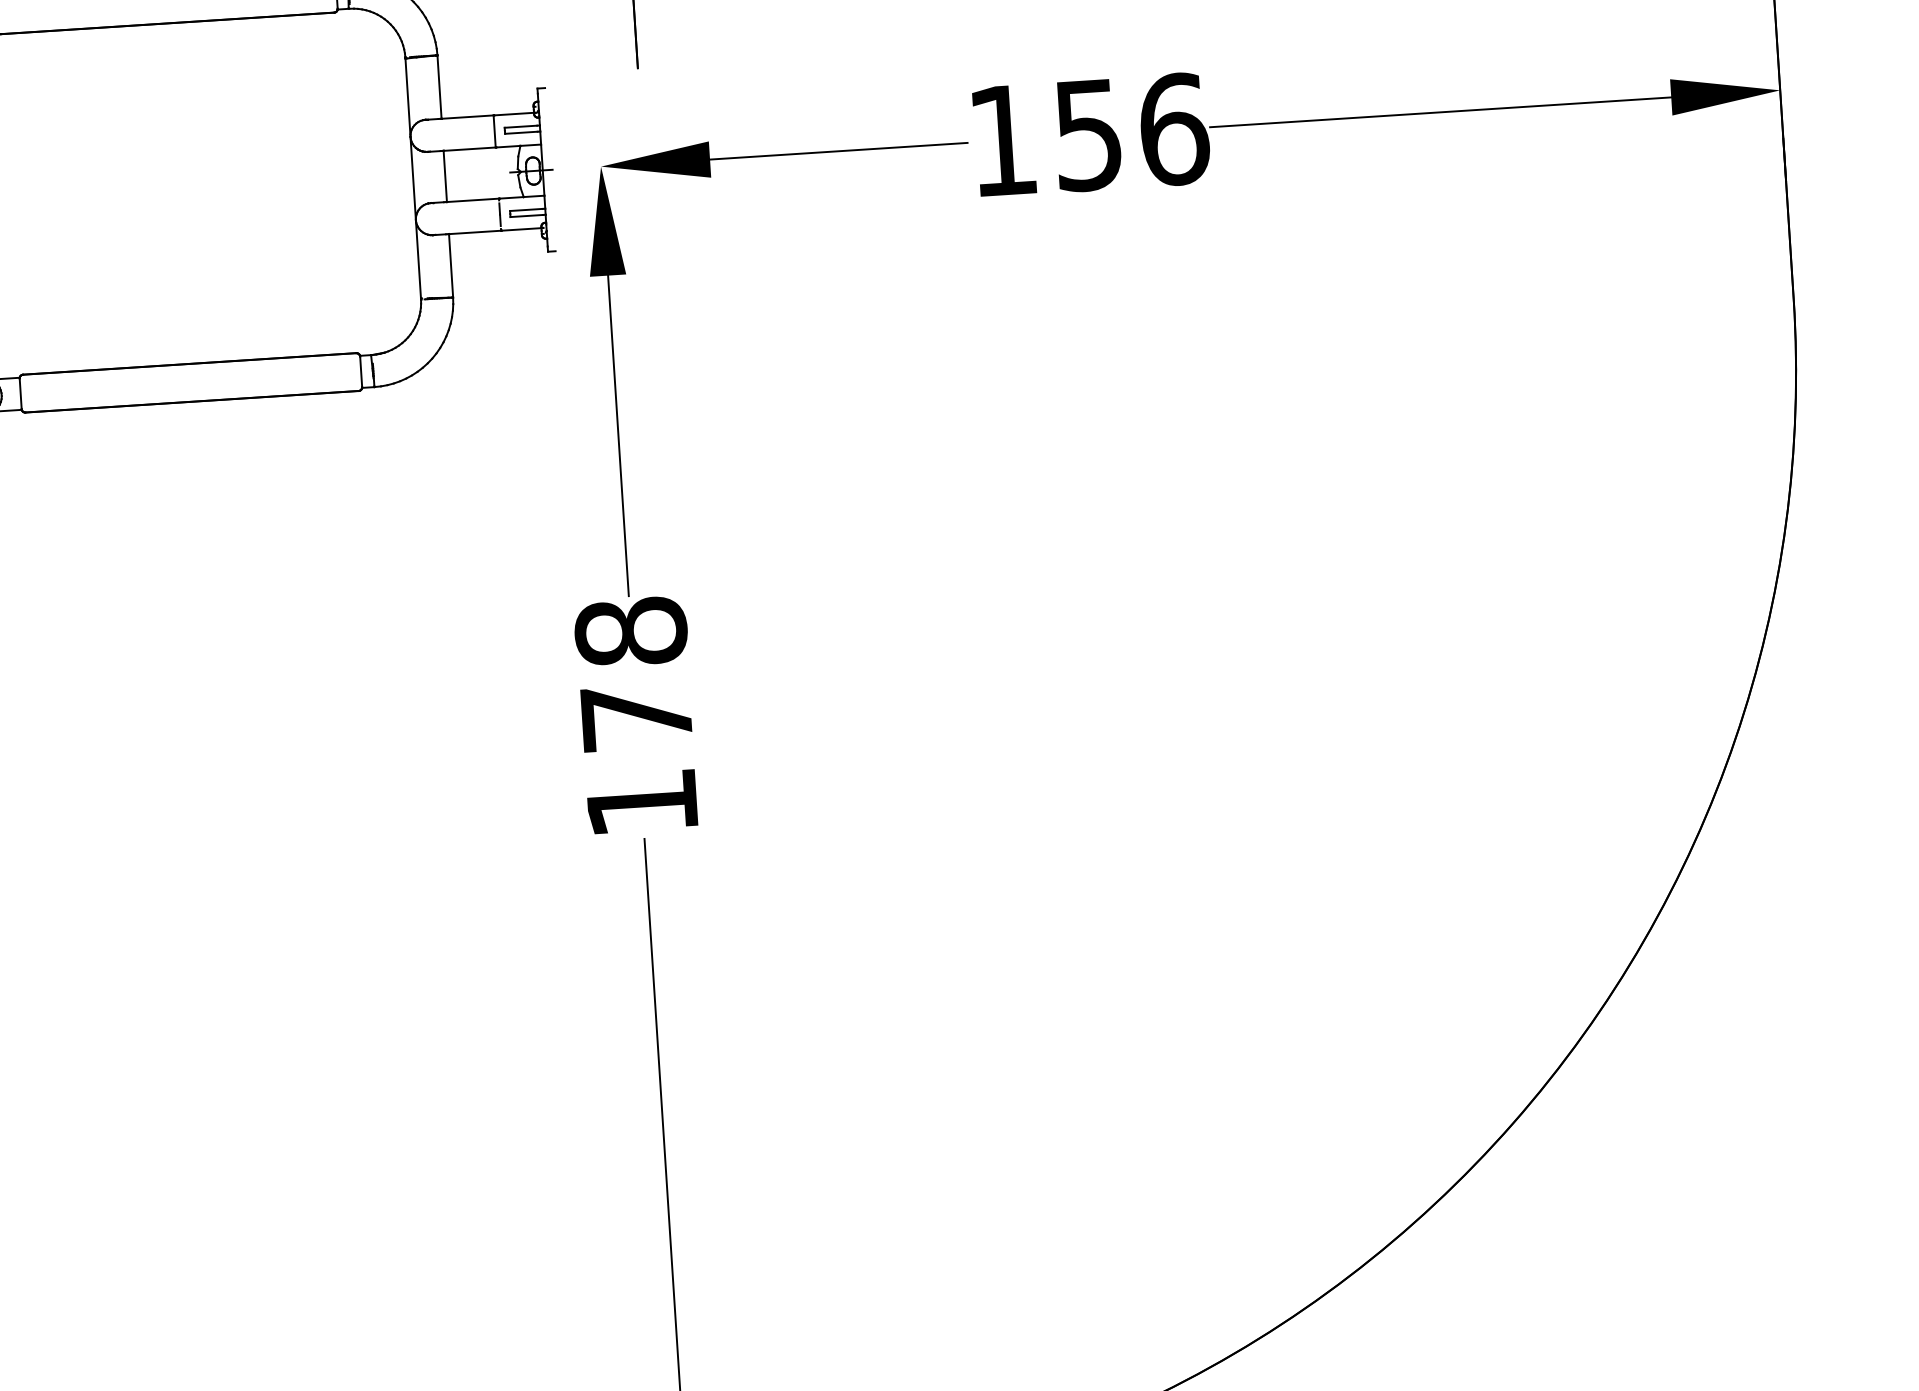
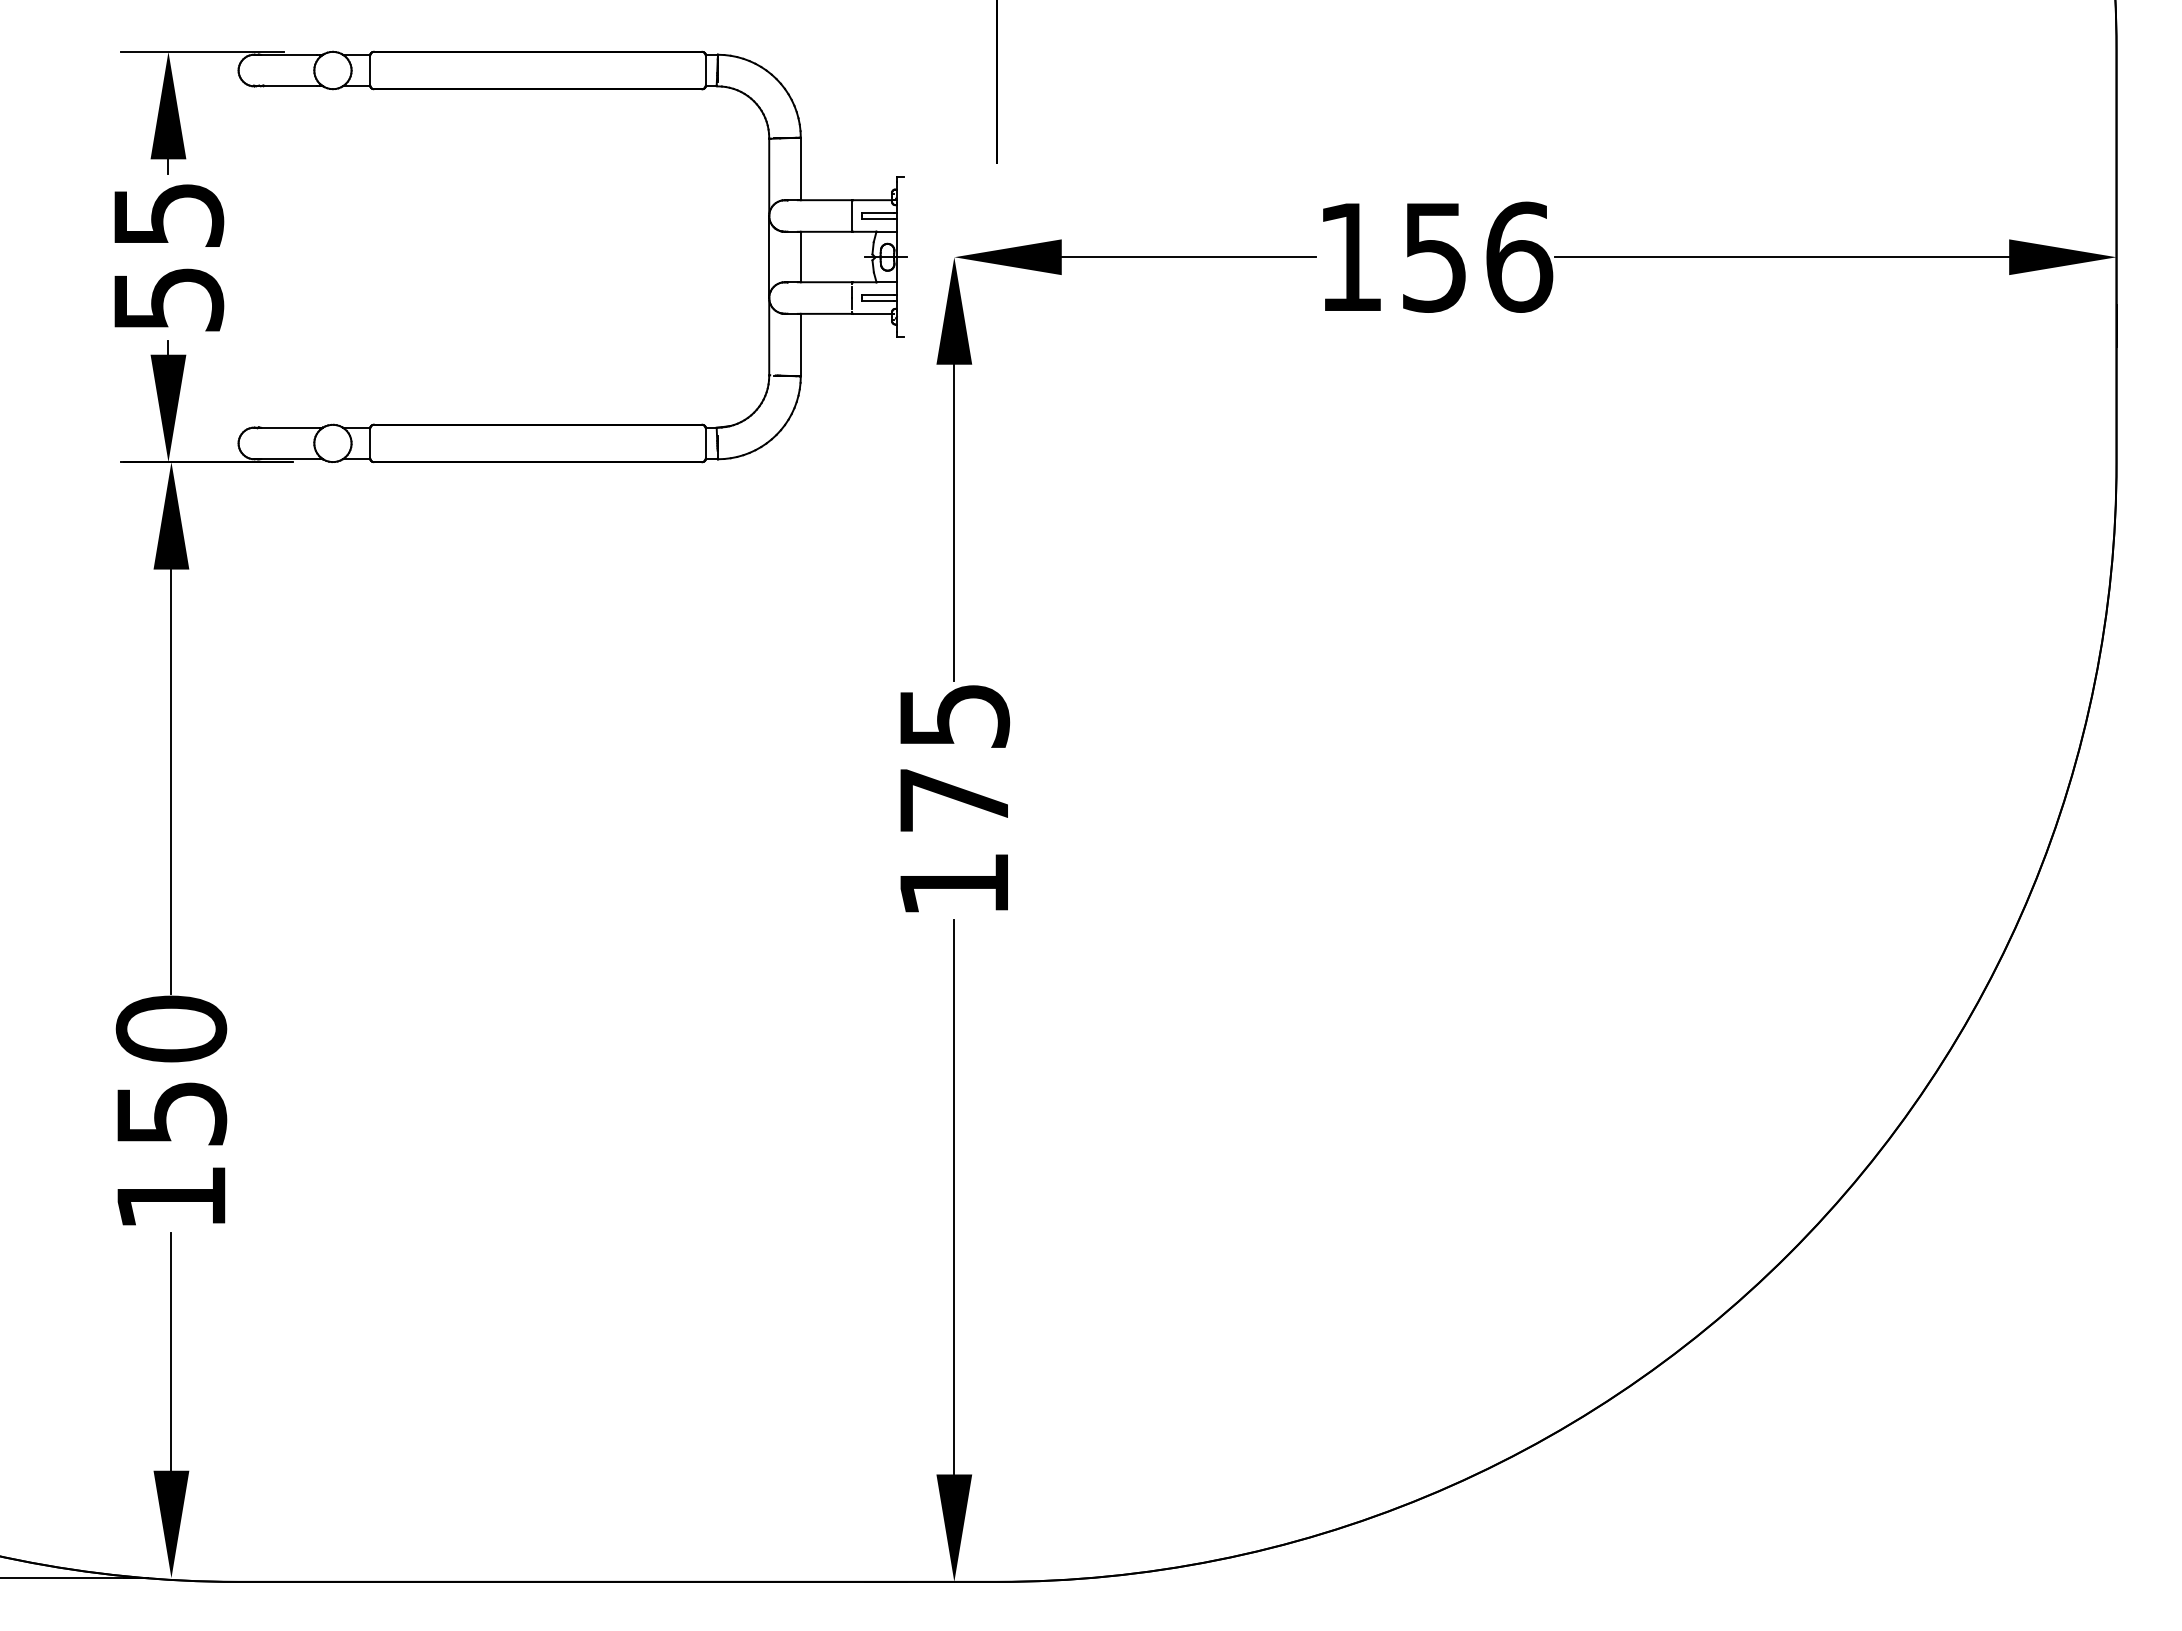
text: (631, 631) -> (954, 715), 178 -> 175

